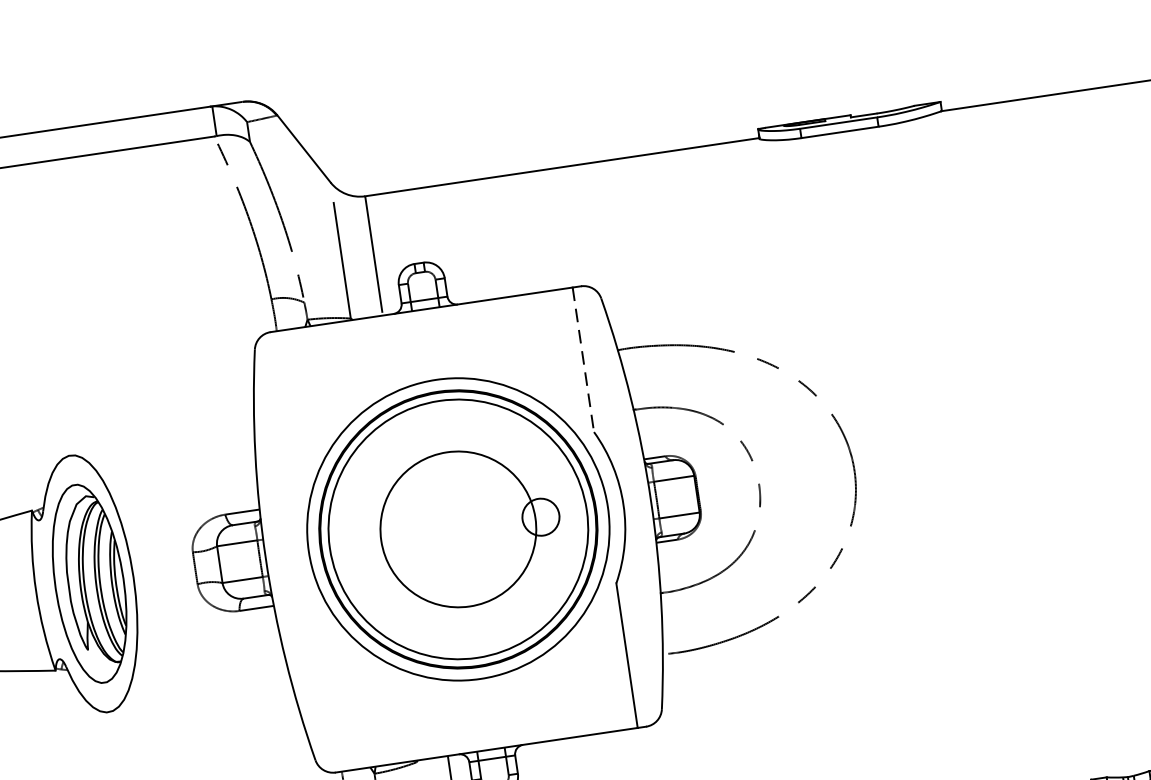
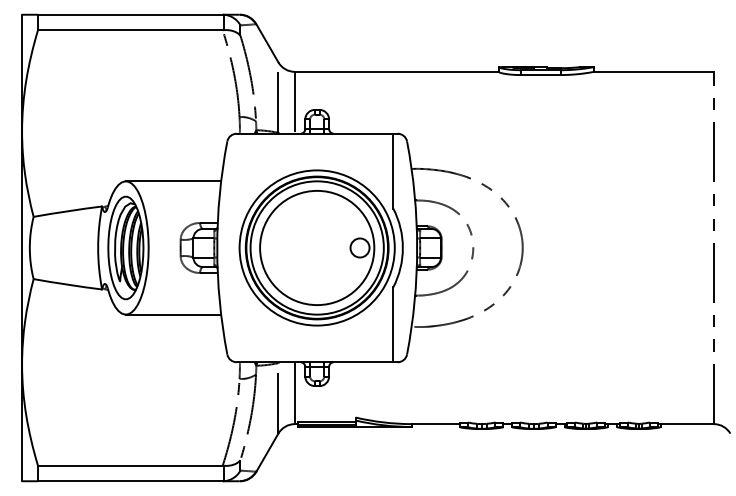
line: (583, 360) -> (393, 171), dashed -> solid
line: (162, 442) -> (173, 181), added
circle: (458, 528) -> (317, 247), size x1.43
line: (200, 698) -> (173, 314), added

